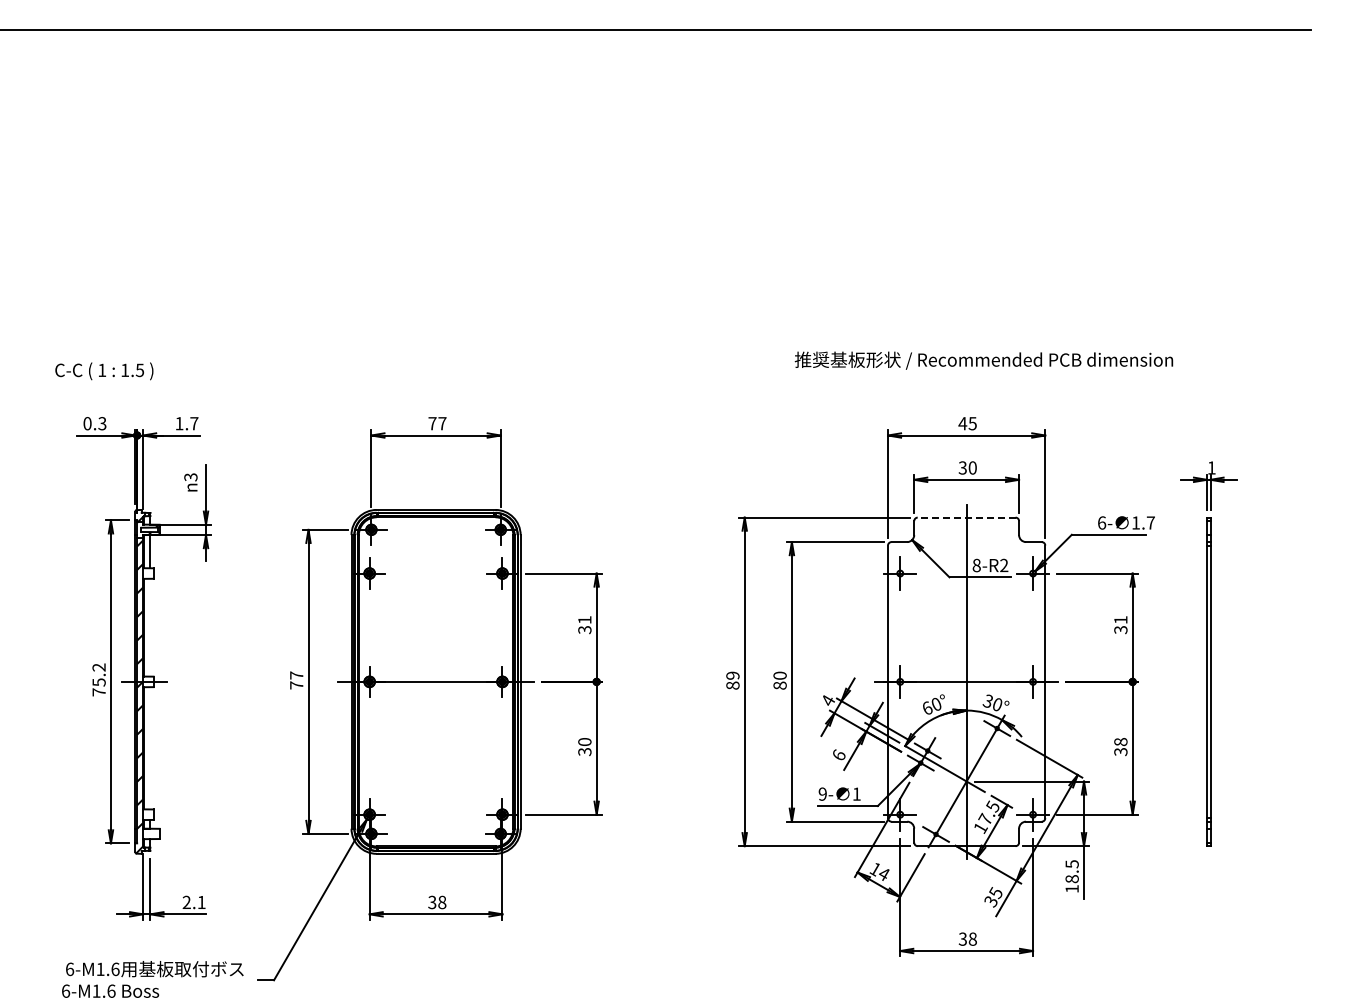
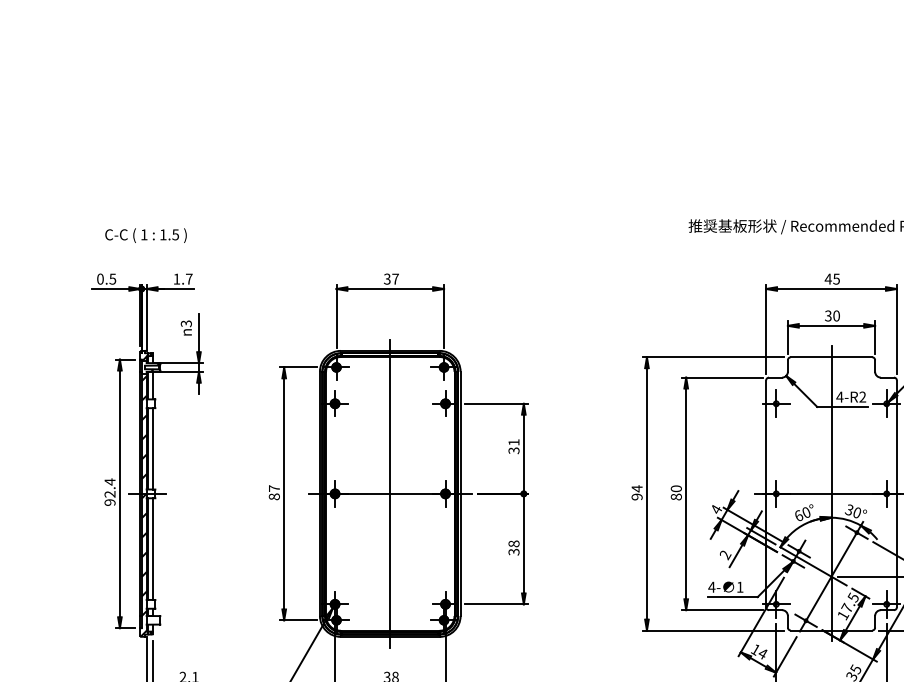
text: (104, 371) -> (146, 235), moved
text: (102, 423) -> (112, 279), 0.3 -> 0.5
text: (432, 423) -> (387, 279), 77 -> 37
line: (966, 517) -> (831, 357), dashed -> solid
text: (976, 565) -> (839, 397), 8-R2 -> 4-R2
line: (150, 627) -> (152, 448), added
text: (98, 679) -> (109, 491), 75.2 -> 92.4
text: (732, 680) -> (636, 492), 89 -> 94
line: (436, 681) -> (390, 493), added
text: (296, 685) -> (274, 496), 77 -> 87
text: (585, 742) -> (514, 544), 30 -> 38
line: (150, 748) -> (152, 549), added
text: (839, 755) -> (725, 555), 6 -> 2
text: (822, 793) -> (711, 586), 9- -> 4-

